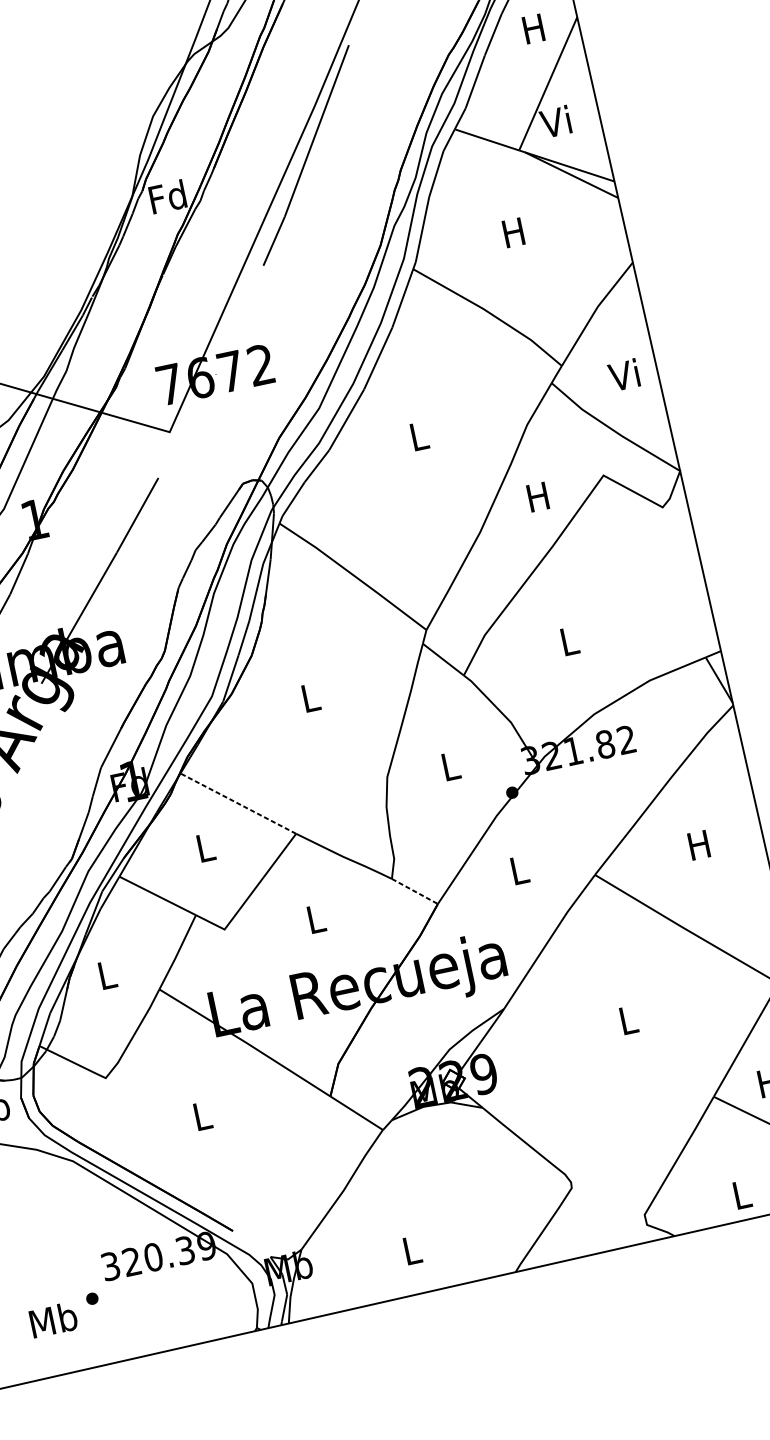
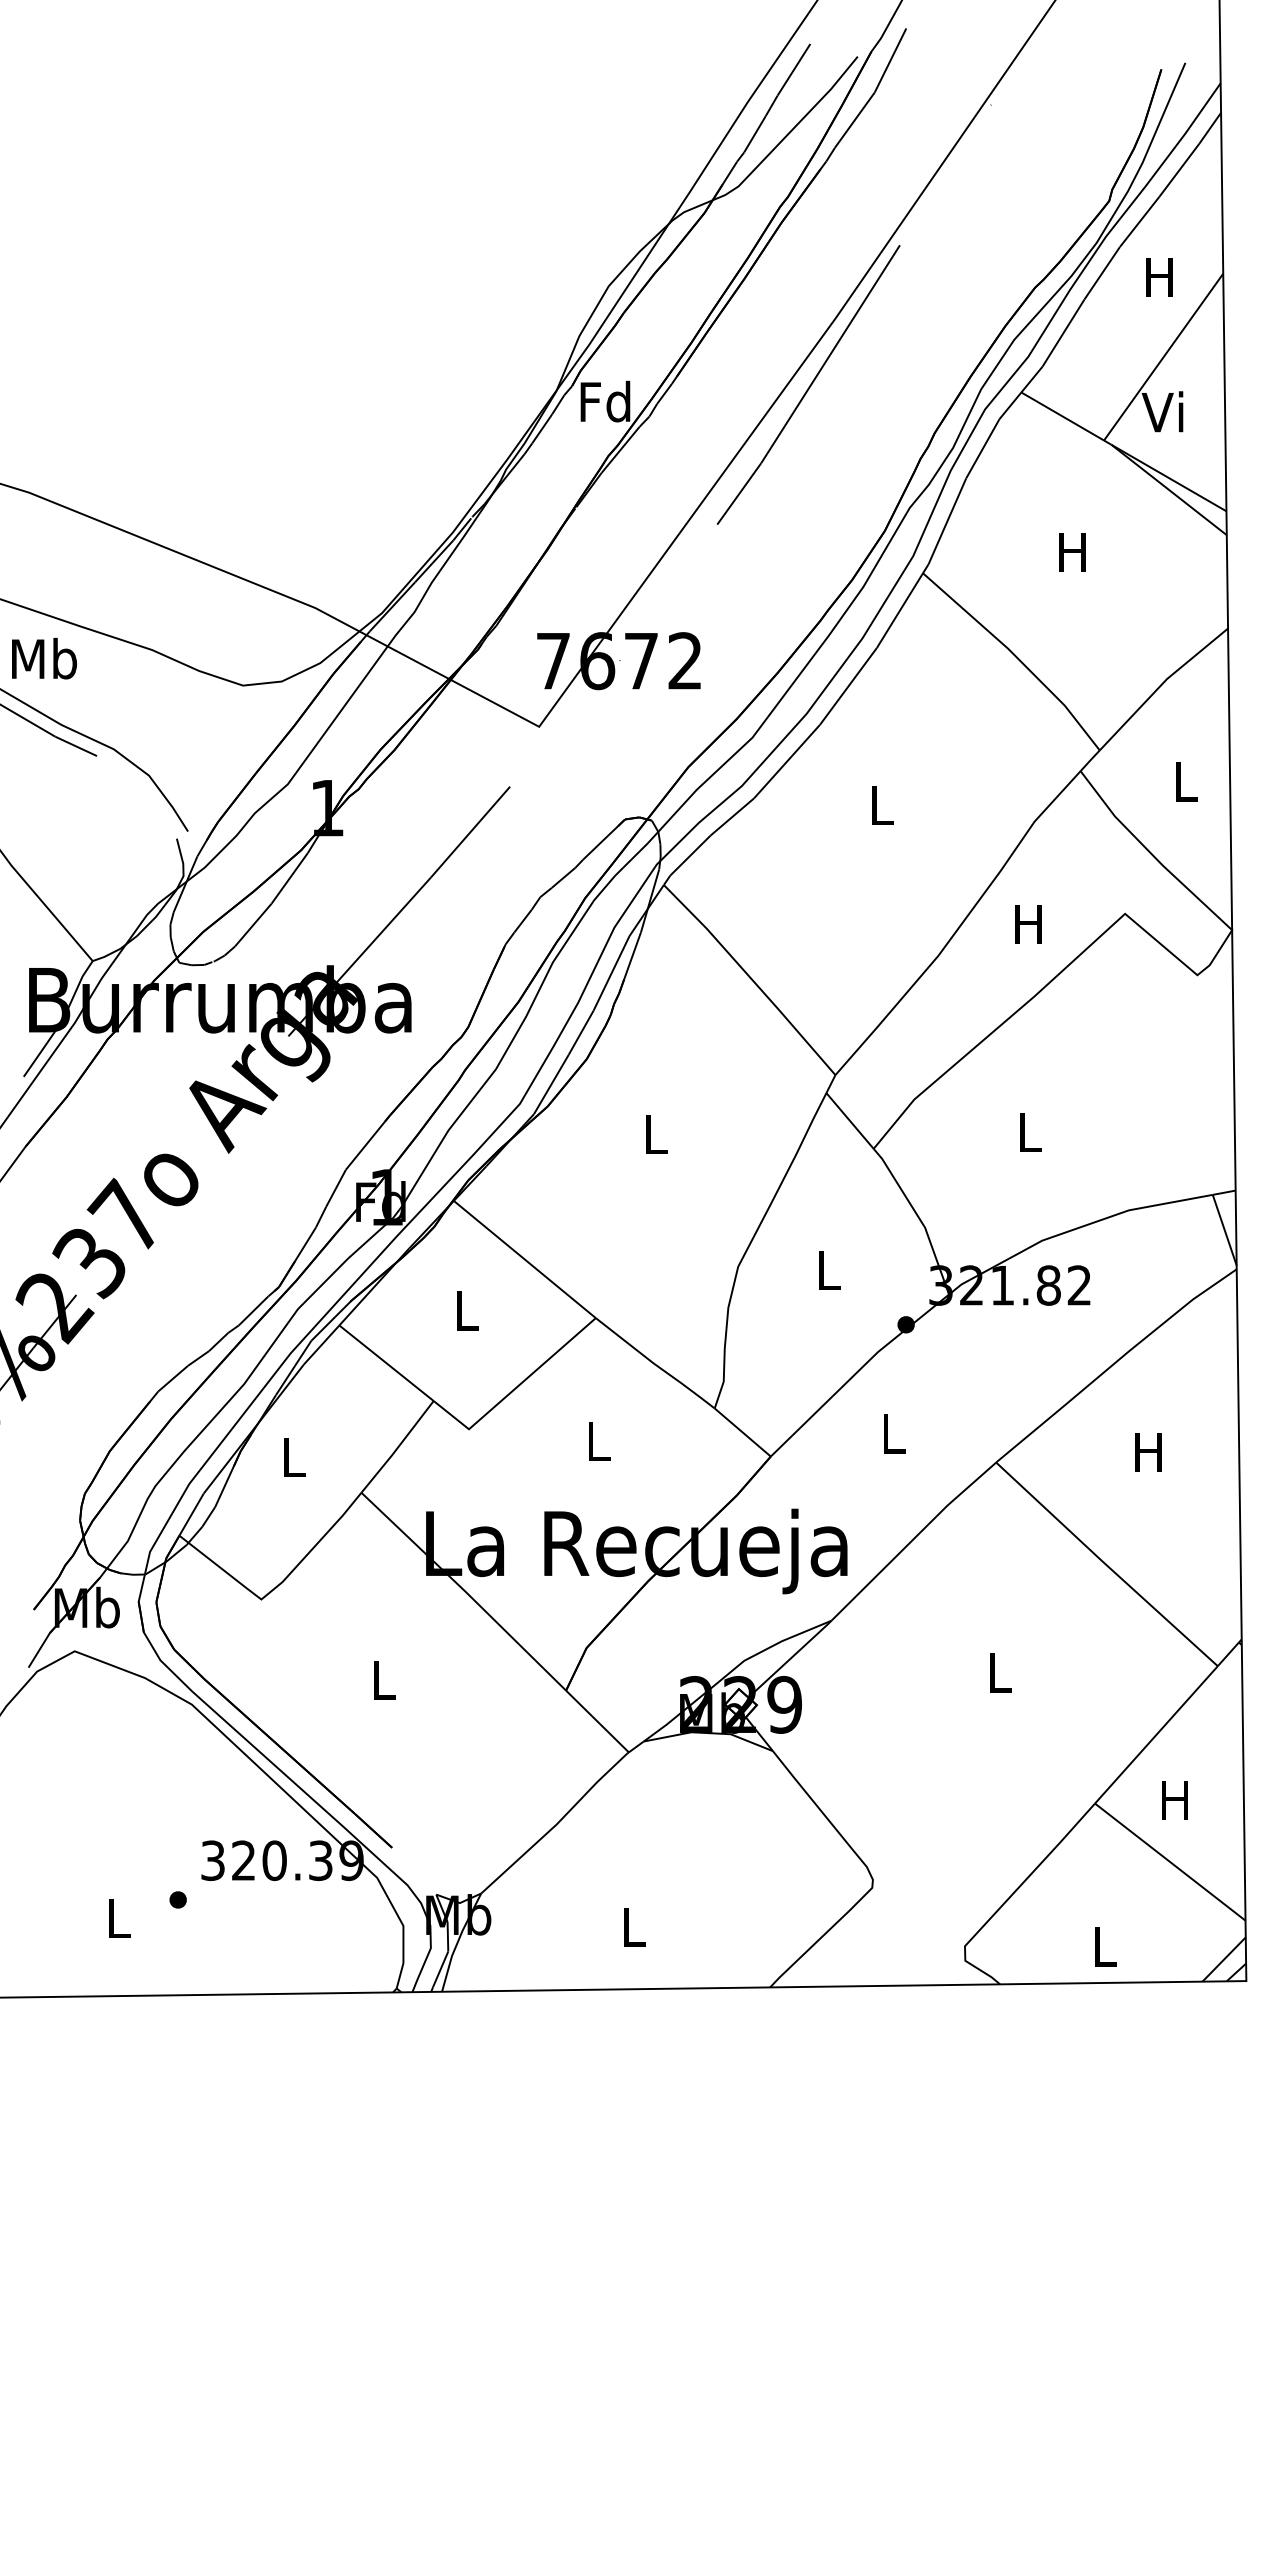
text: (623, 374) -> (1182, 780), Vi -> L
line: (238, 803) -> (524, 1259), dashed -> solid
line: (414, 891) -> (742, 1432), dashed -> solid
text: (53, 1319) -> (118, 1917), Mb -> L

